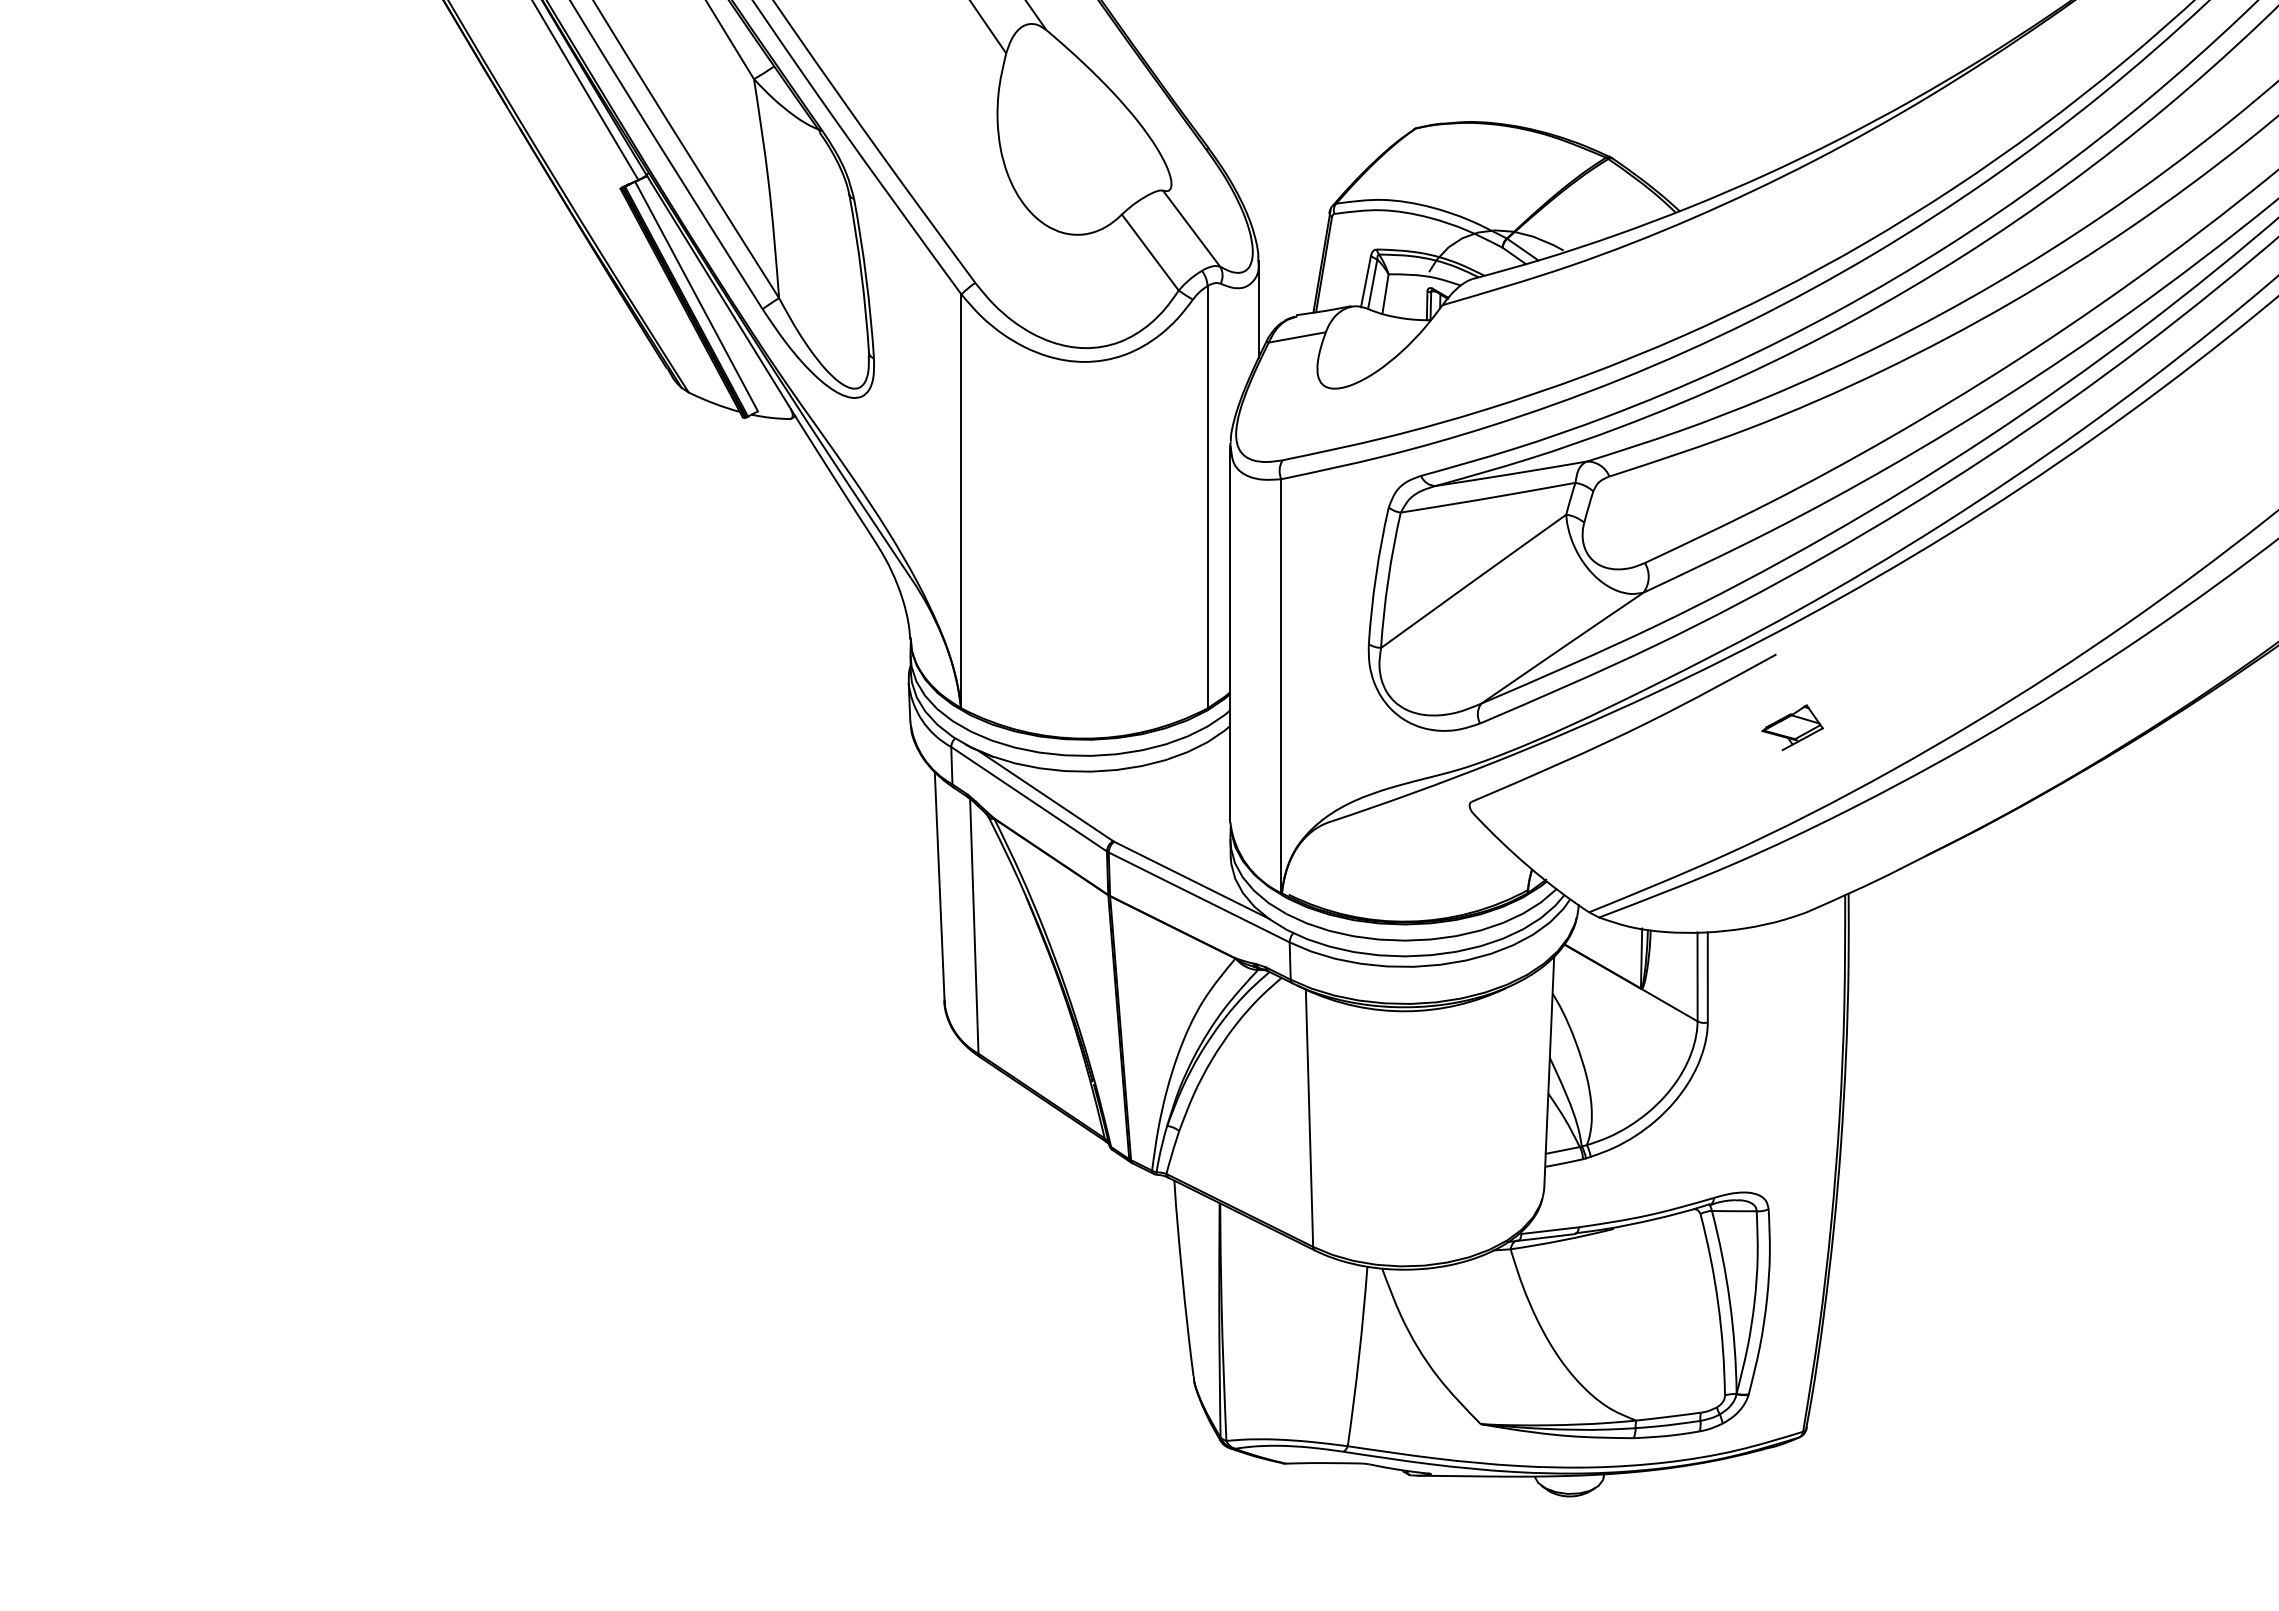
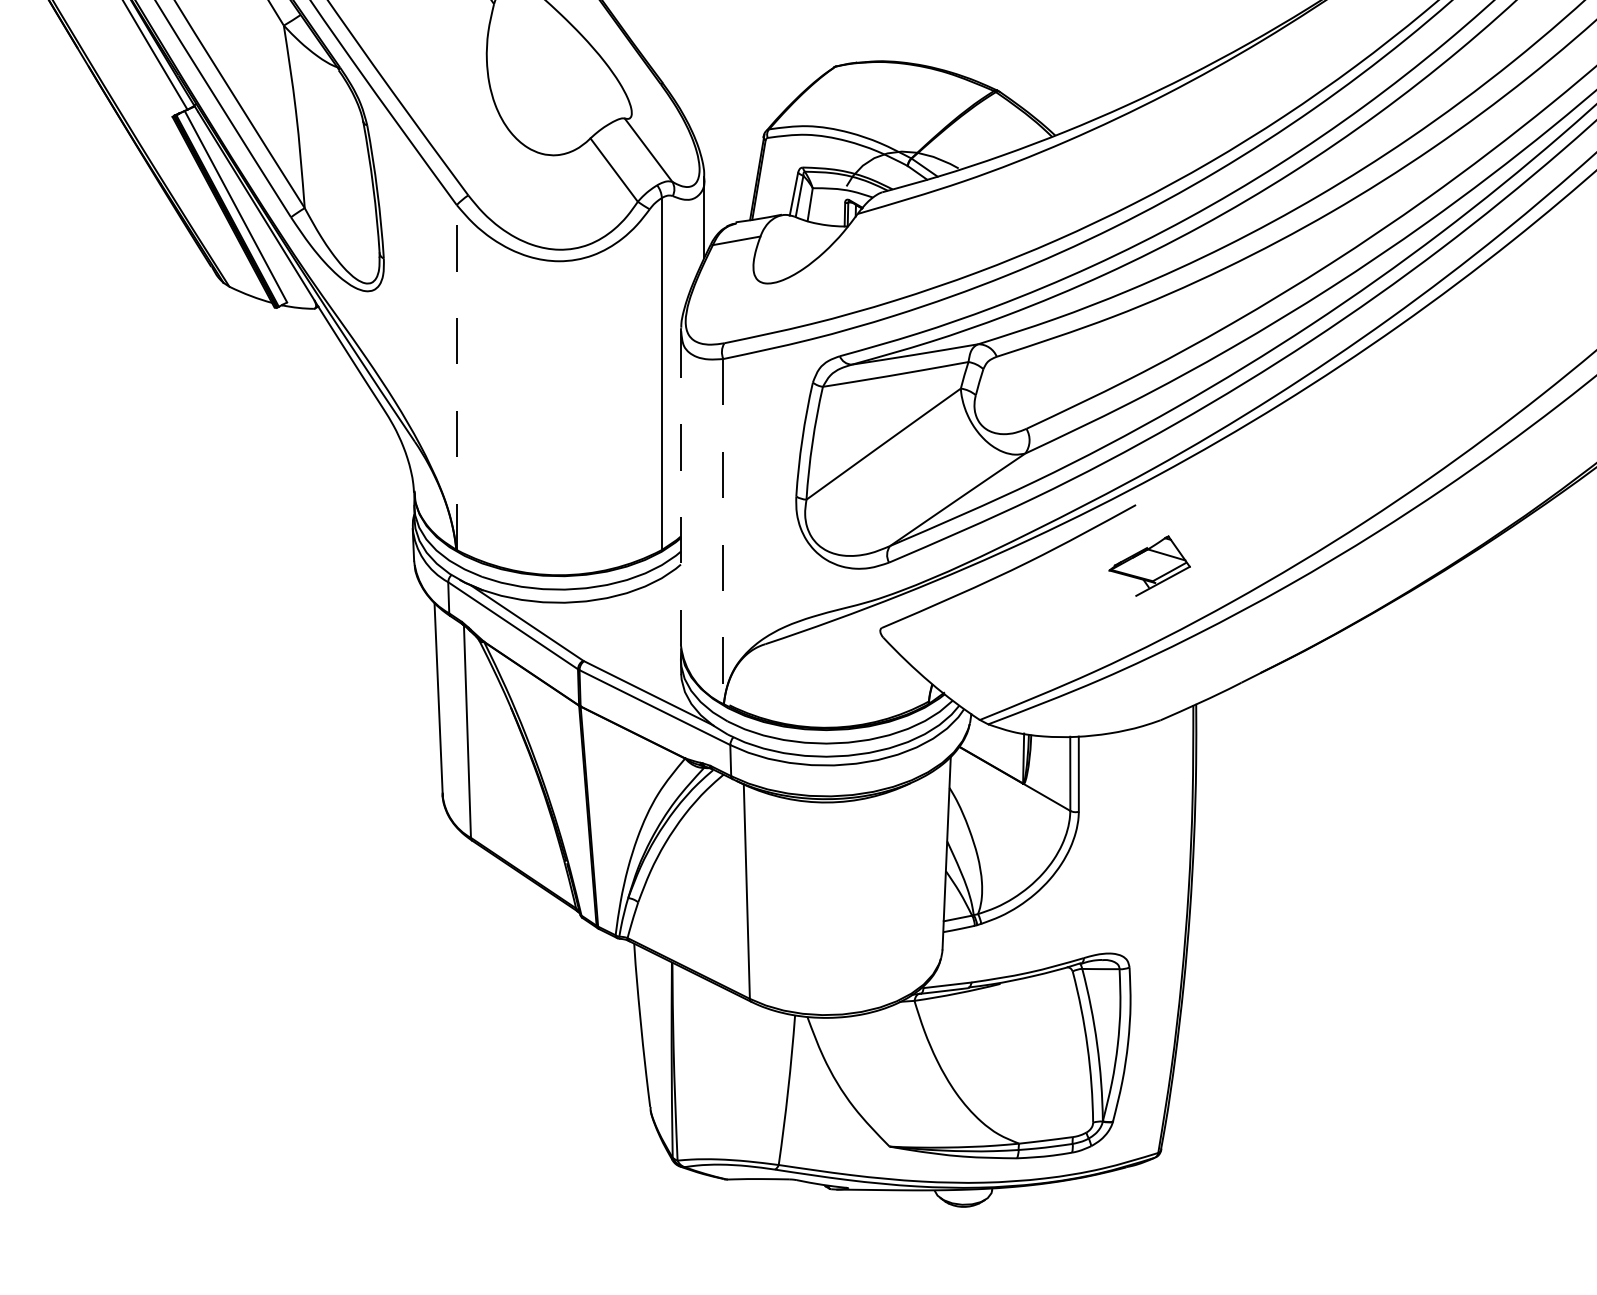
line: (961, 501) -> (456, 377), solid -> dashed
line: (1230, 634) -> (680, 488), solid -> dashed
line: (1281, 686) -> (723, 531), solid -> dashed
part: (1792, 727) -> (1149, 565), size x1.6

